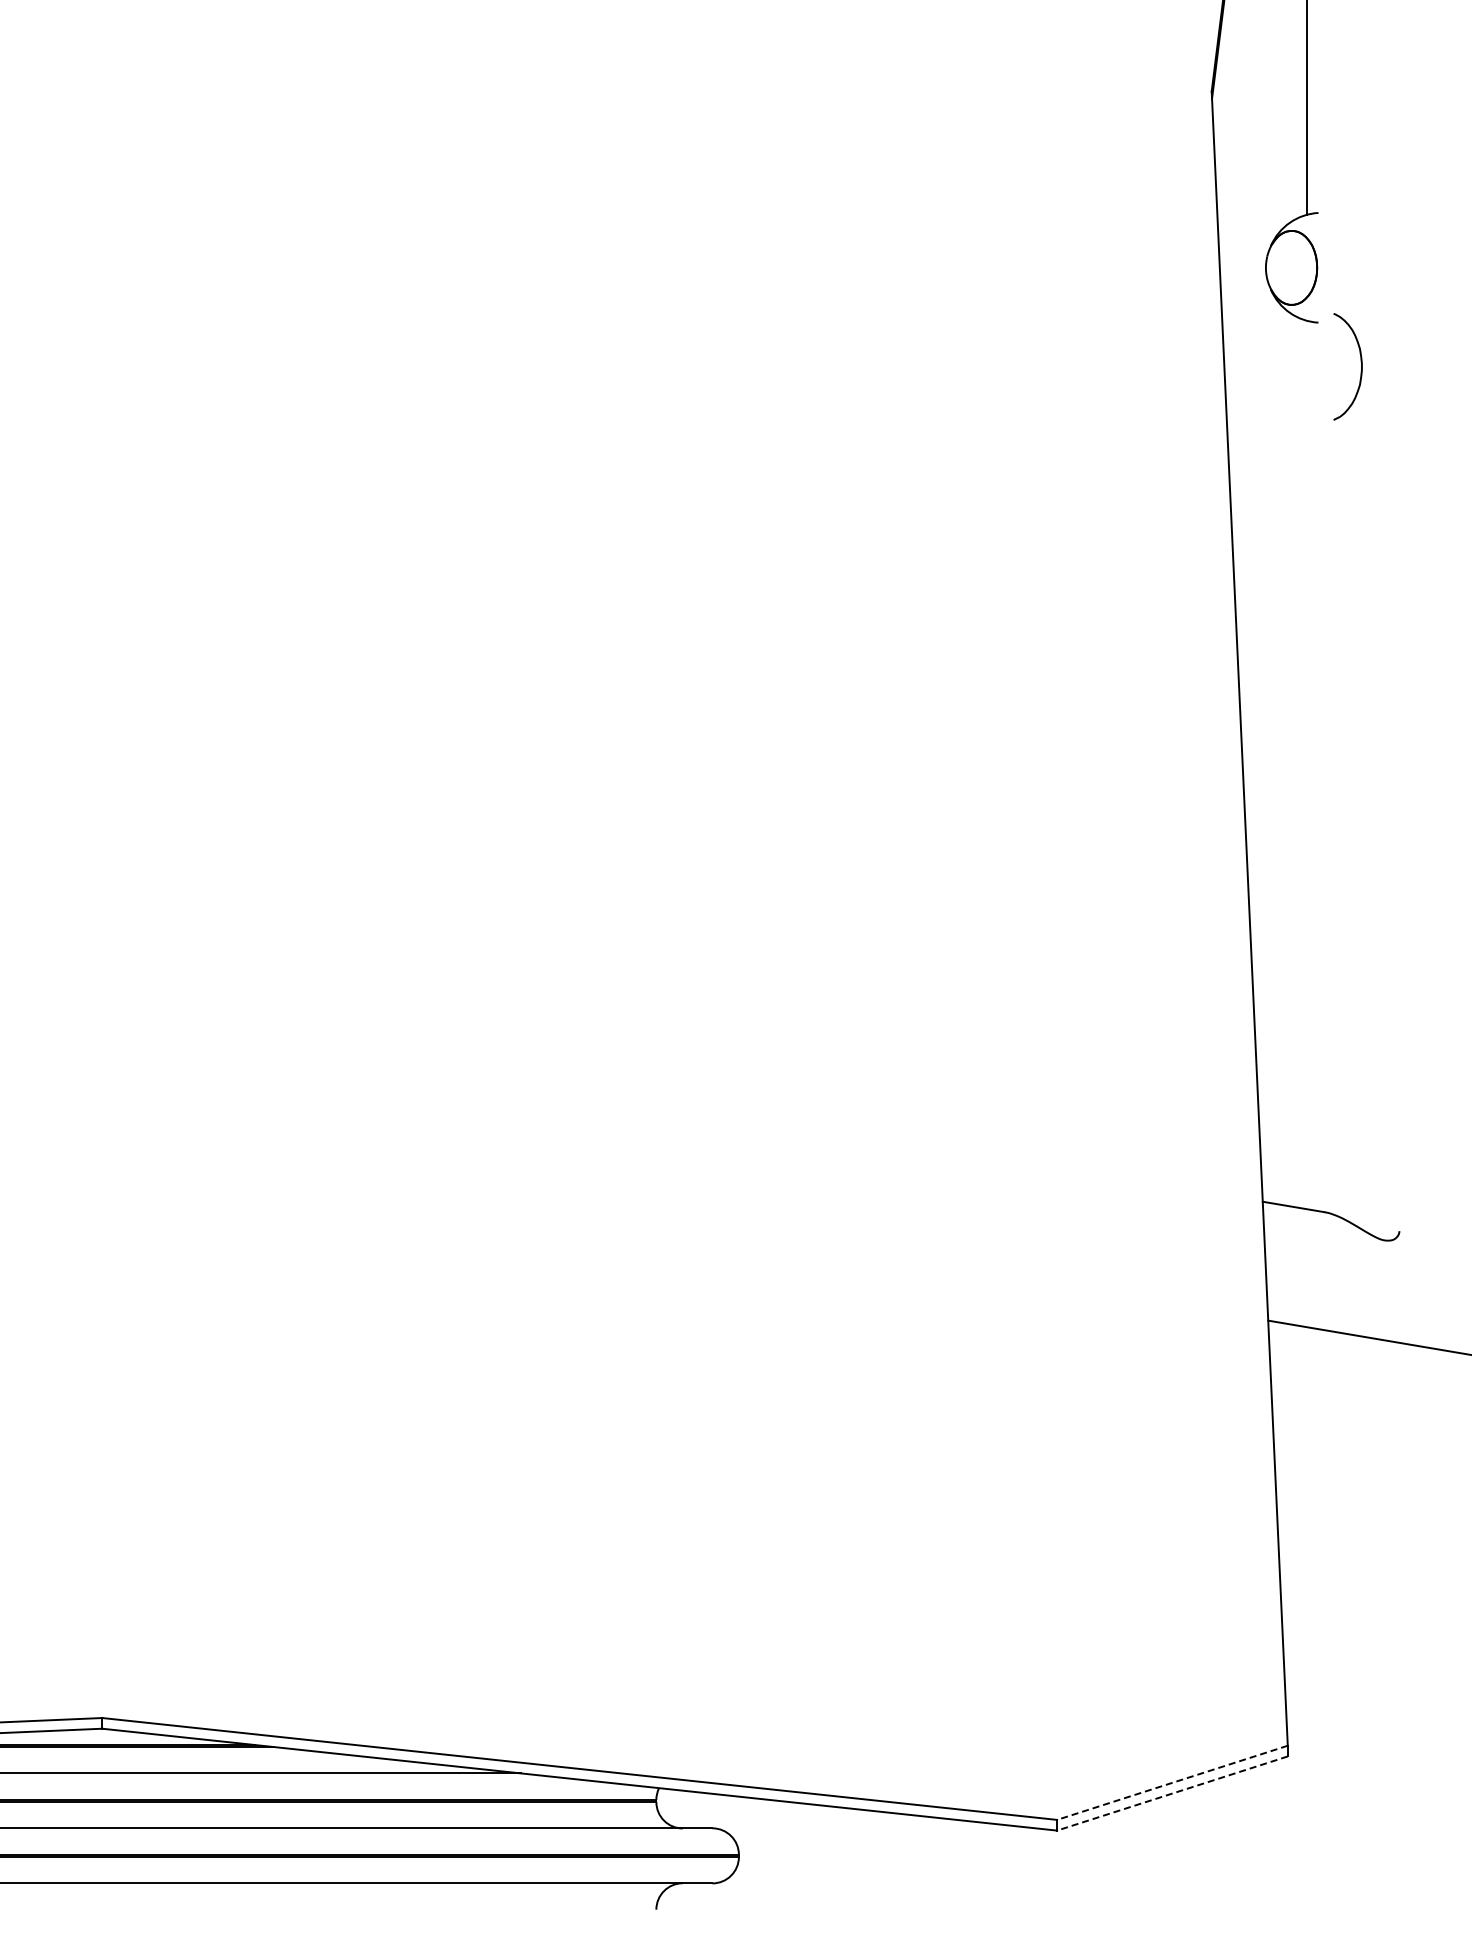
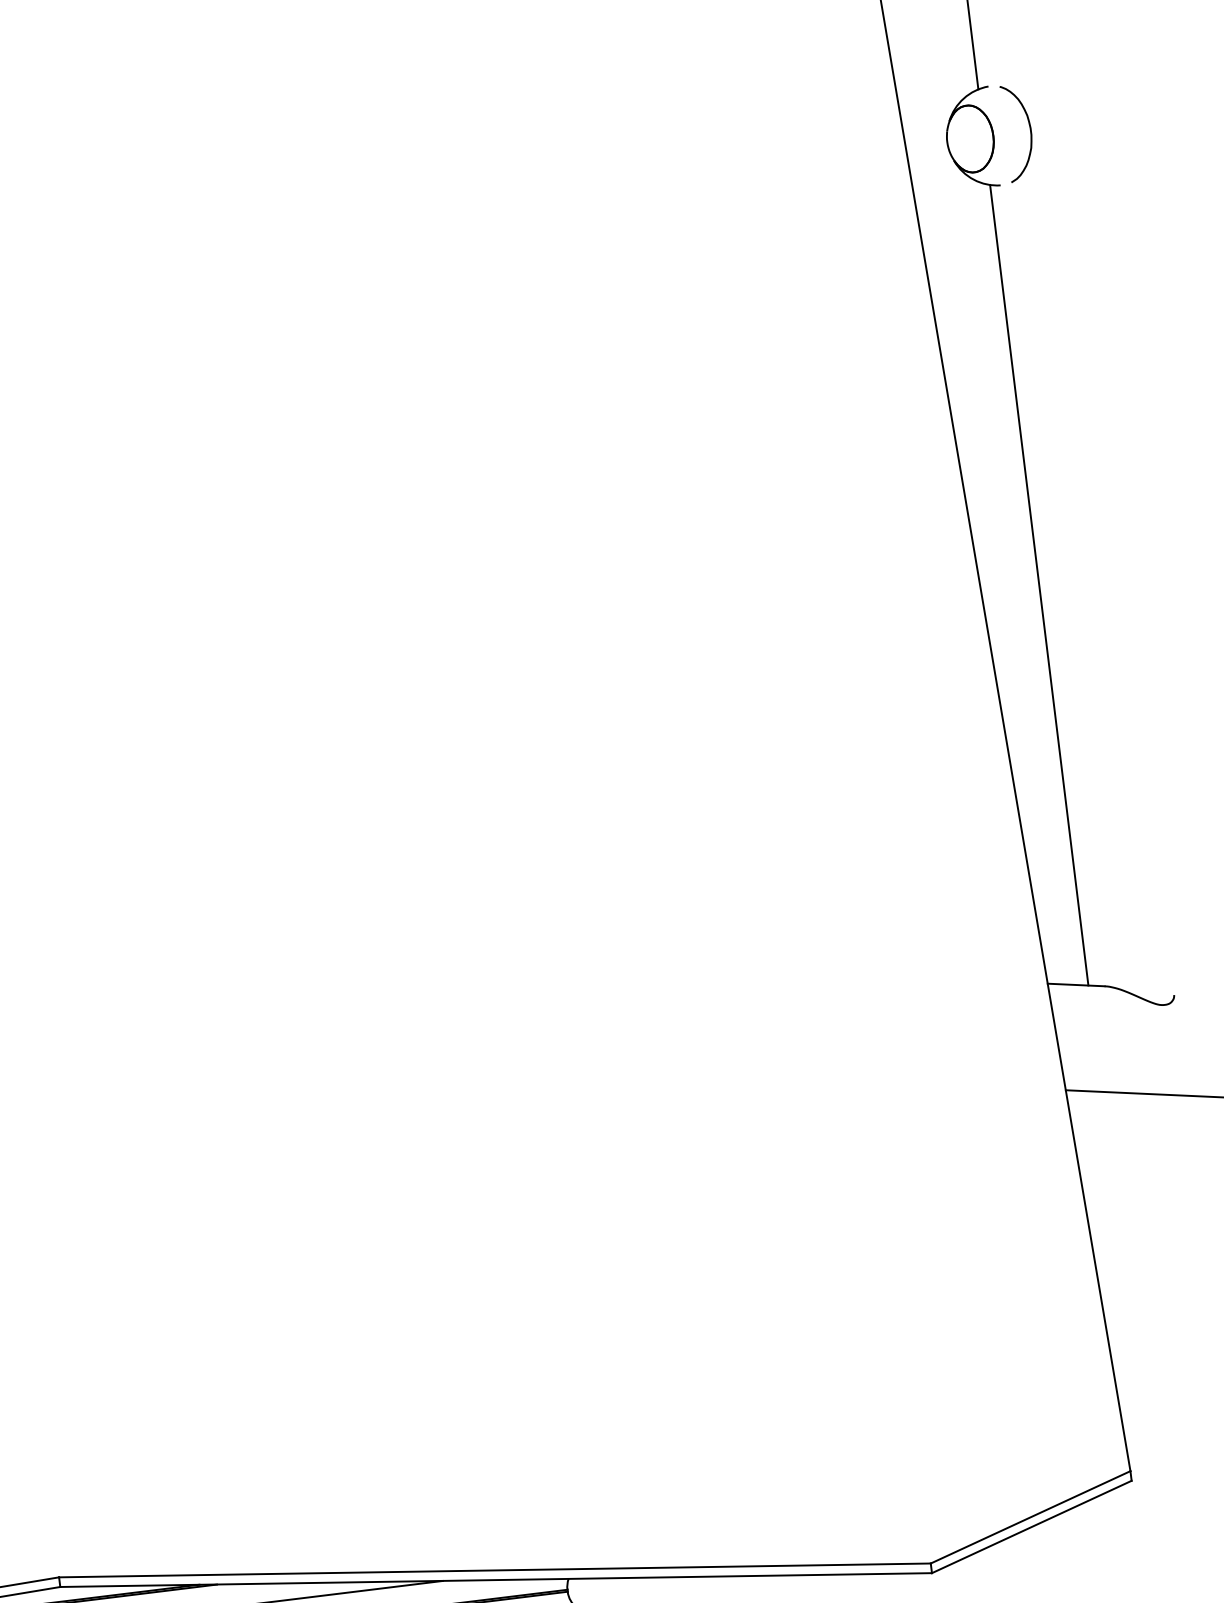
curve: (1360, 362) -> (1029, 127), moved
line: (1307, 764) -> (1039, 584), added
line: (1171, 1782) -> (1029, 1517), dashed -> solid
line: (1171, 1793) -> (1030, 1527), dashed -> solid

